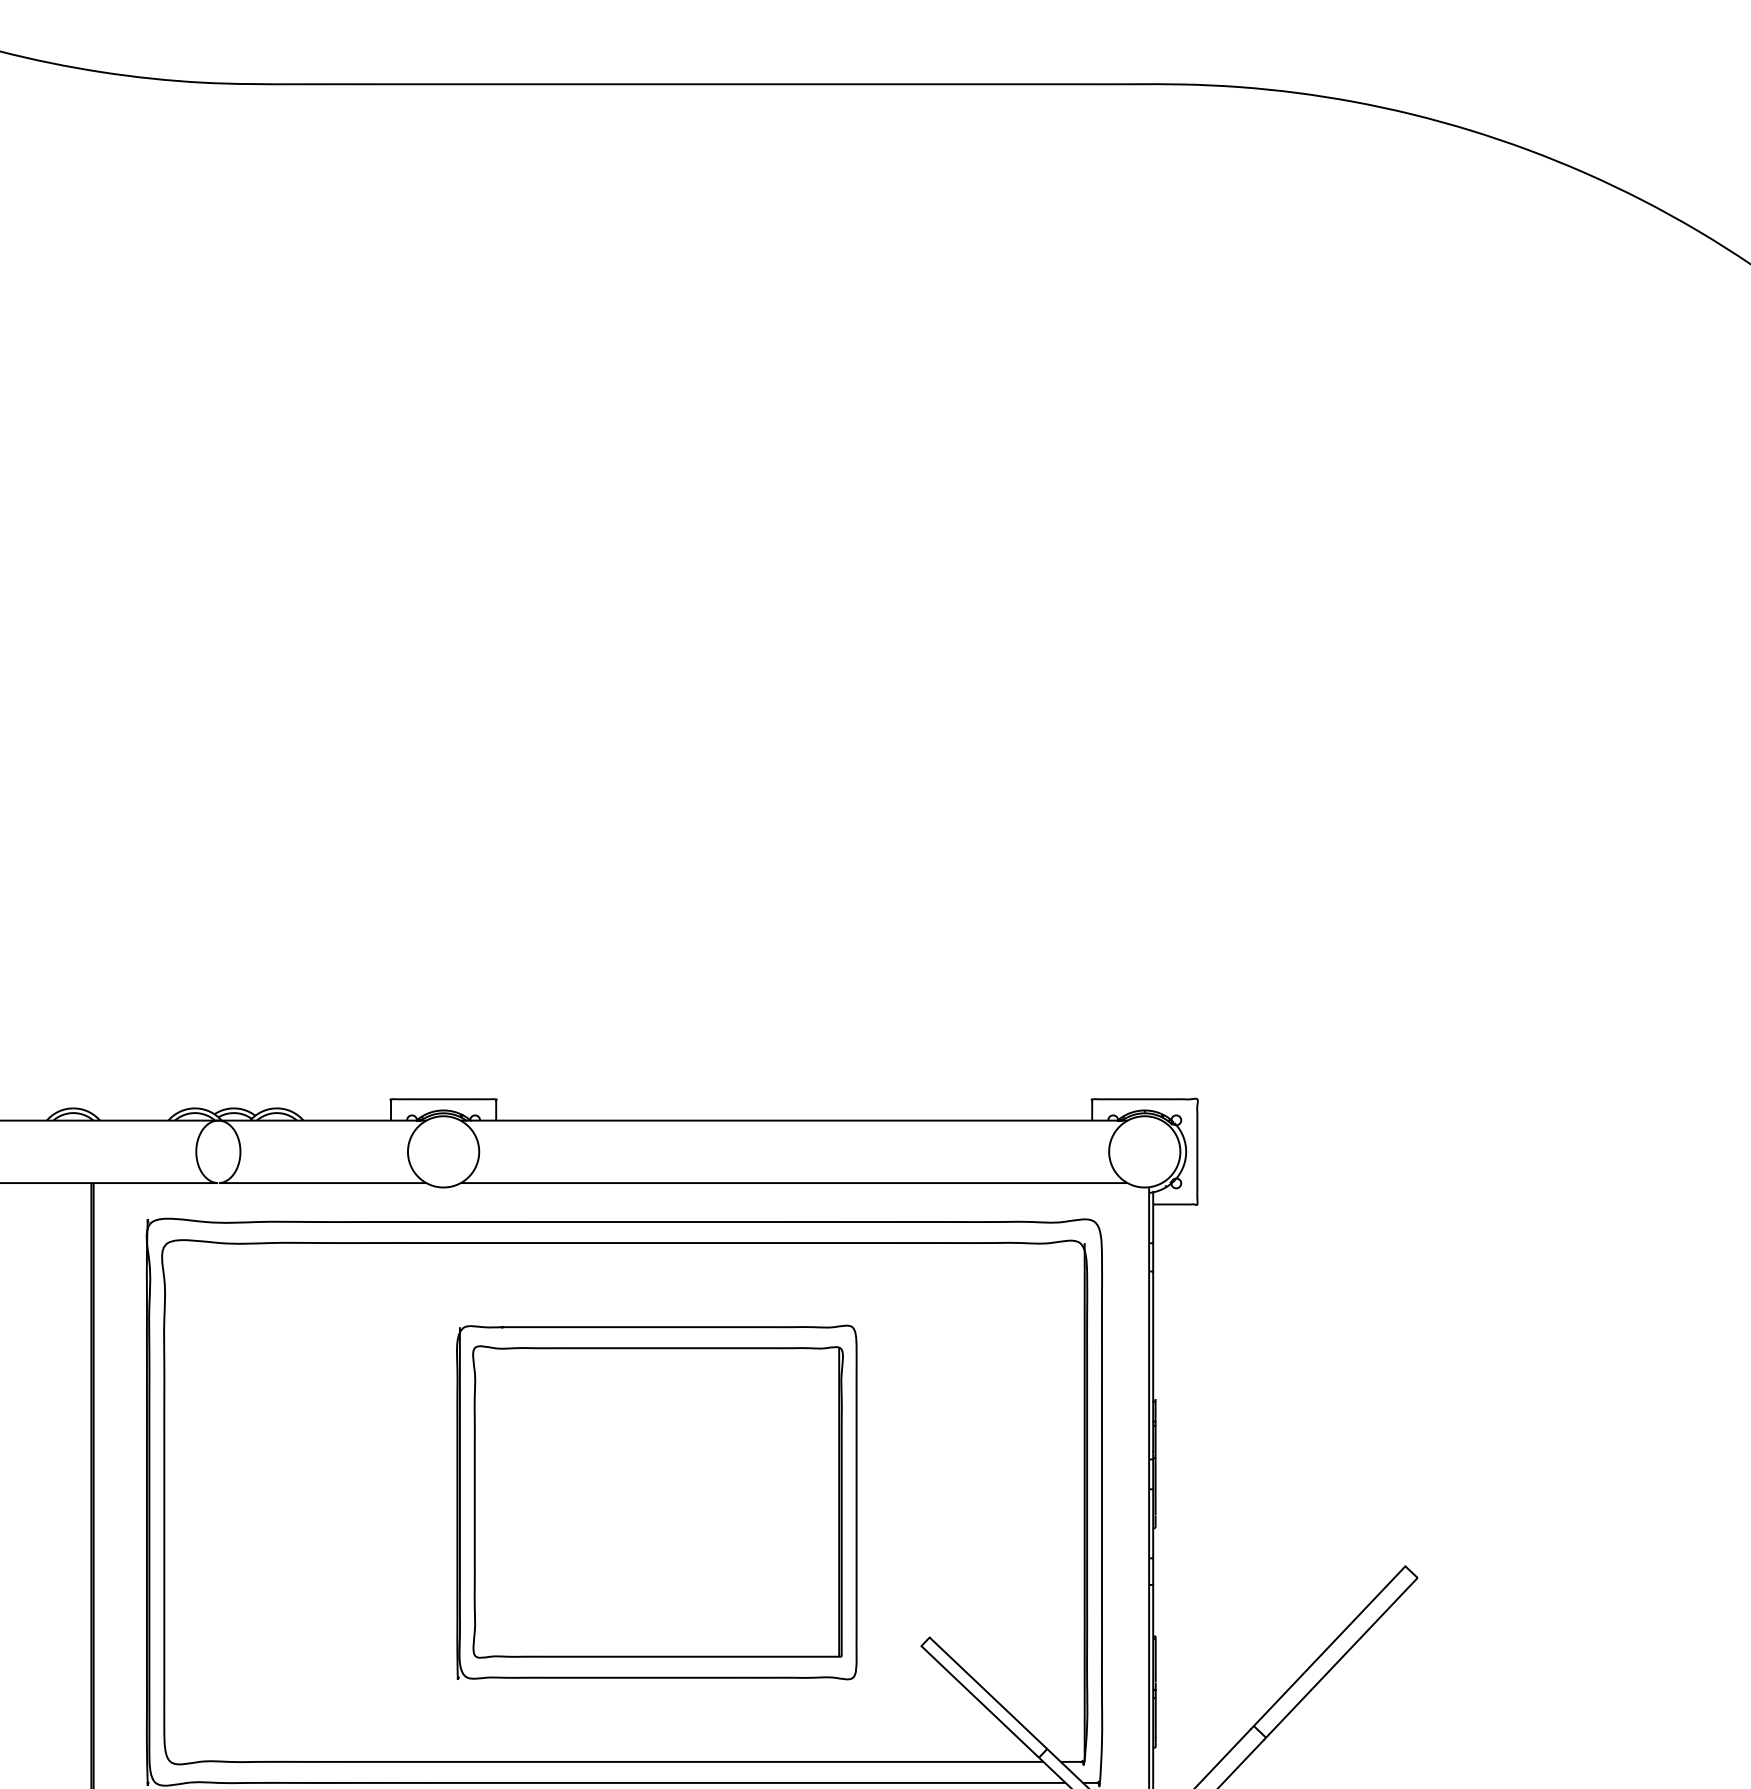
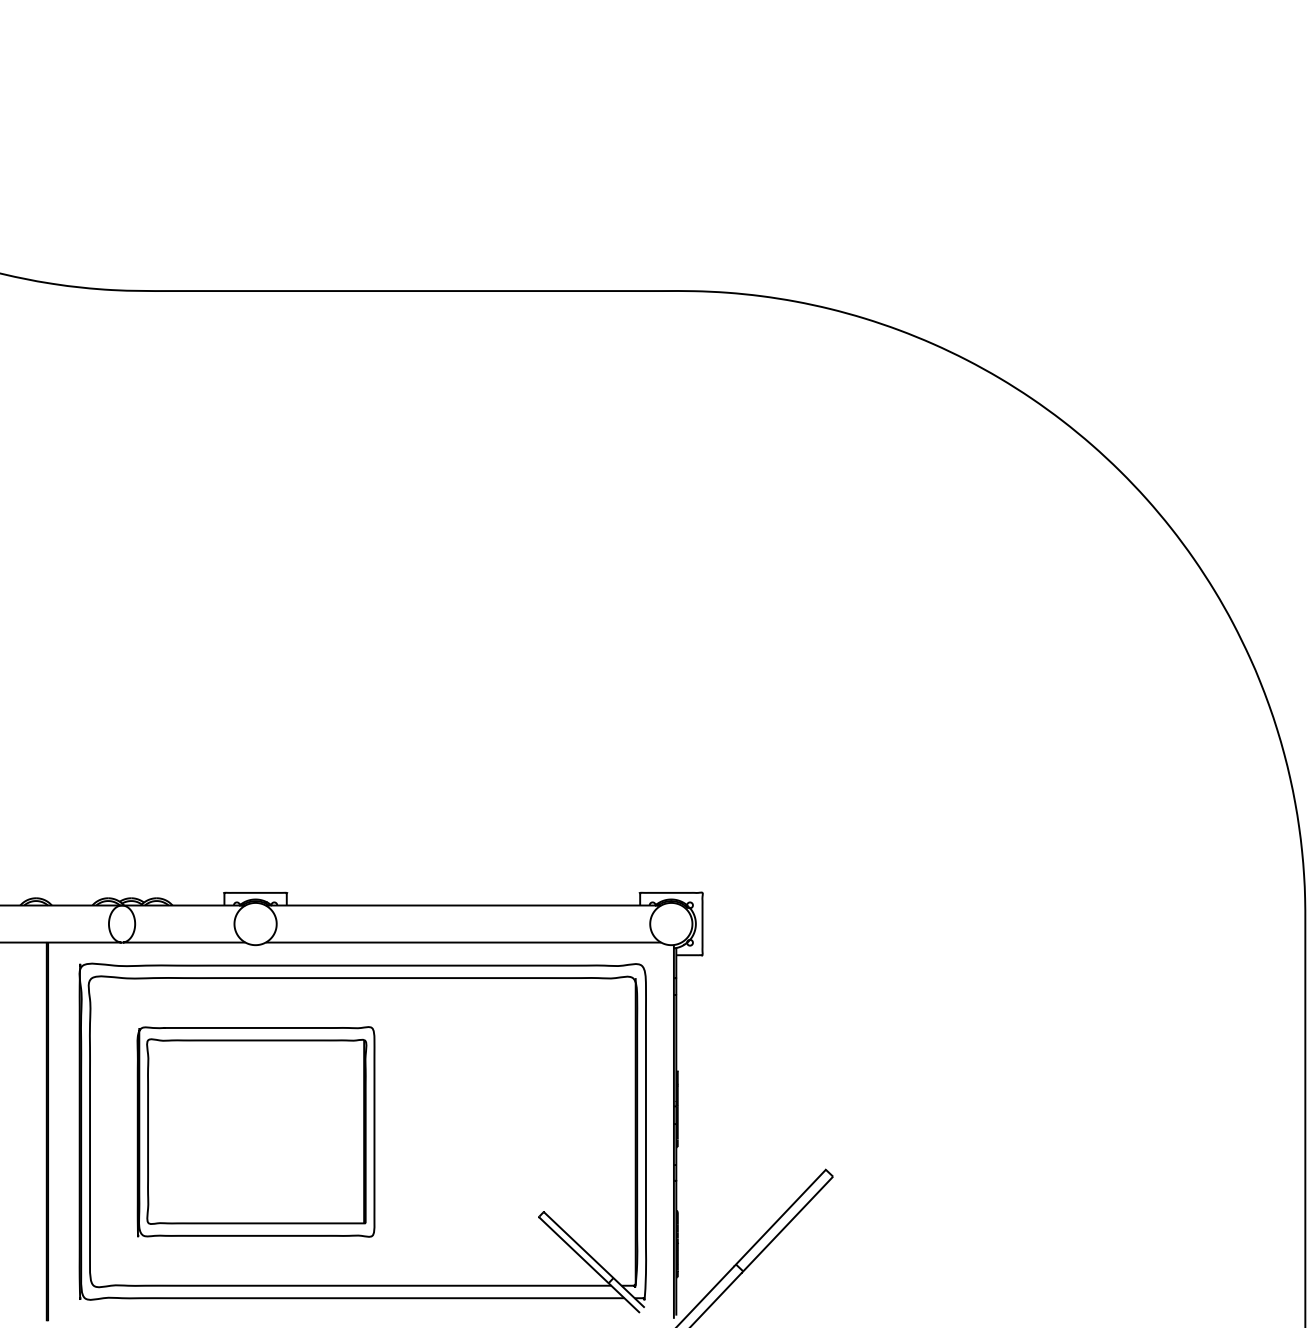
part: (655, 1501) -> (255, 1131), moved

